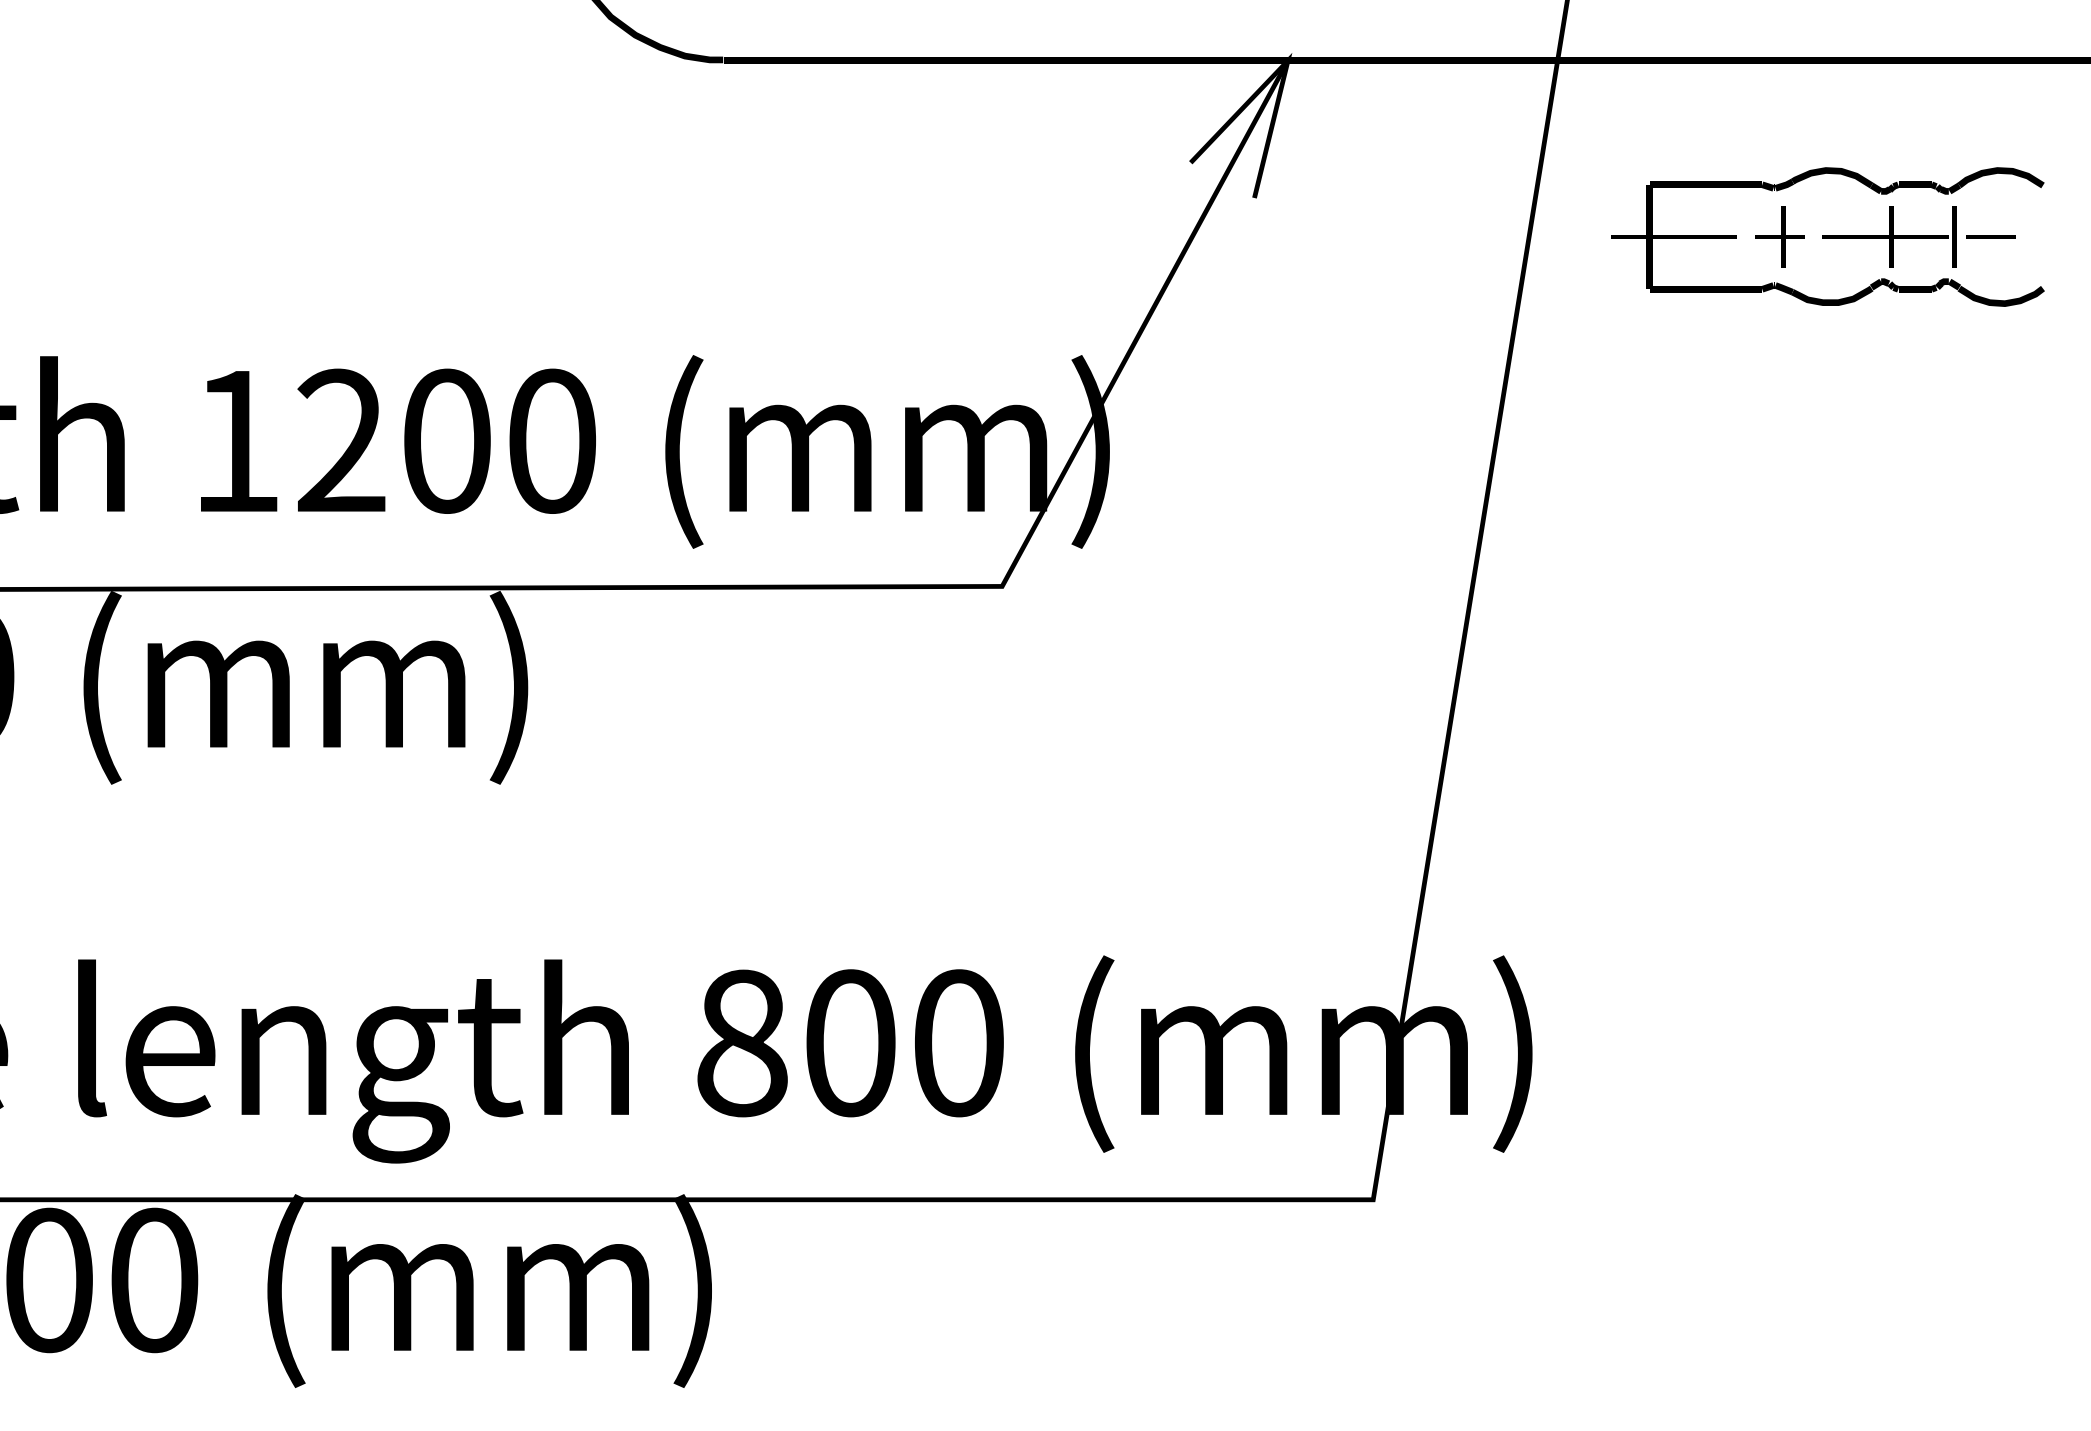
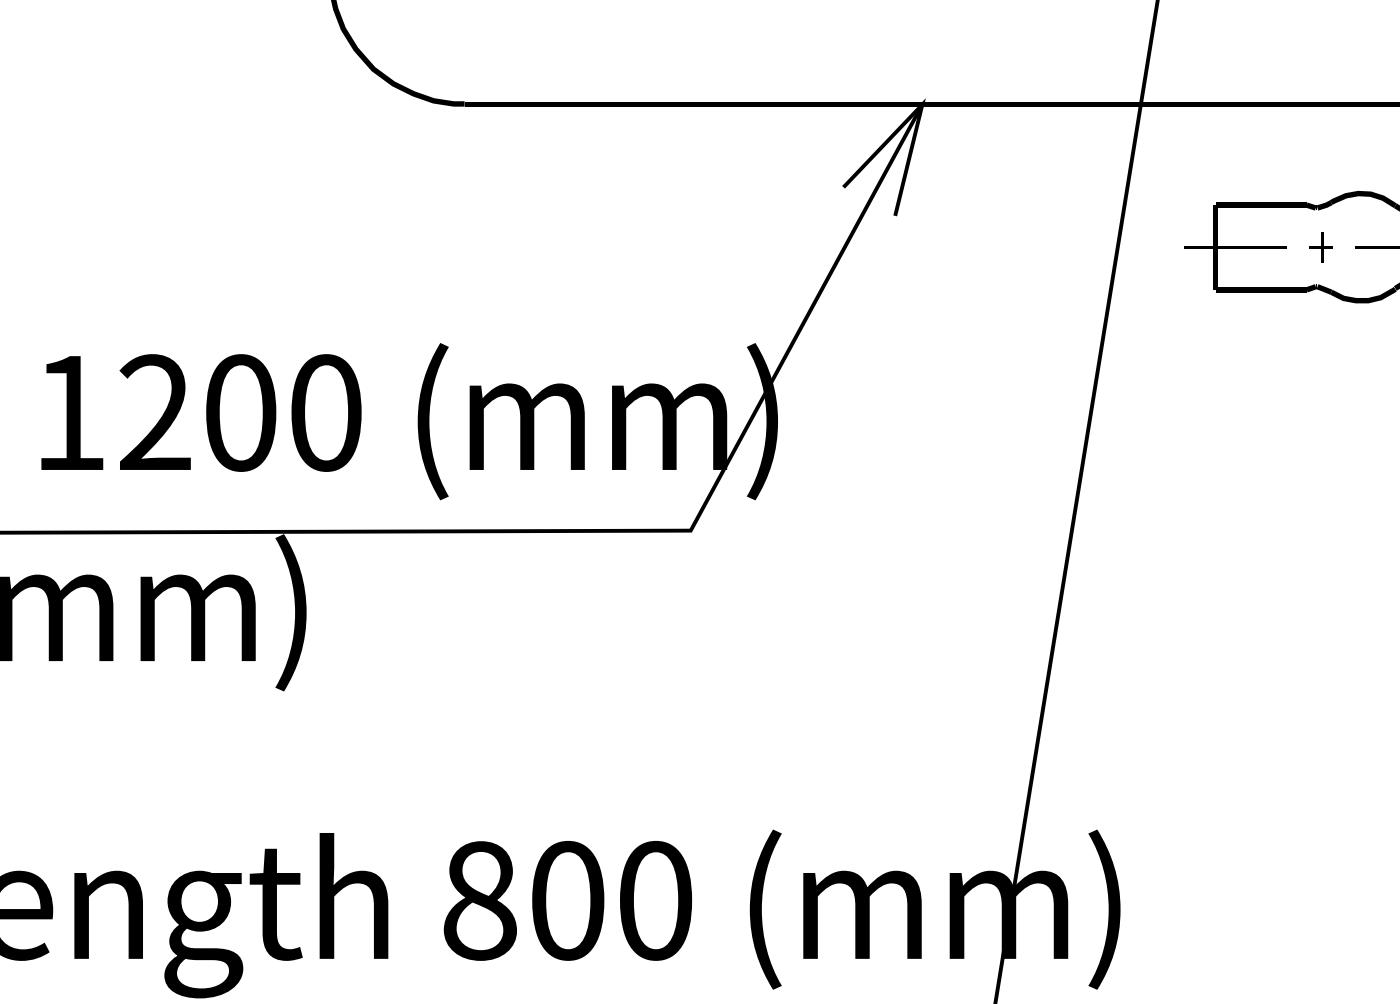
part: (1779, 236) -> (1320, 247), size x0.6

